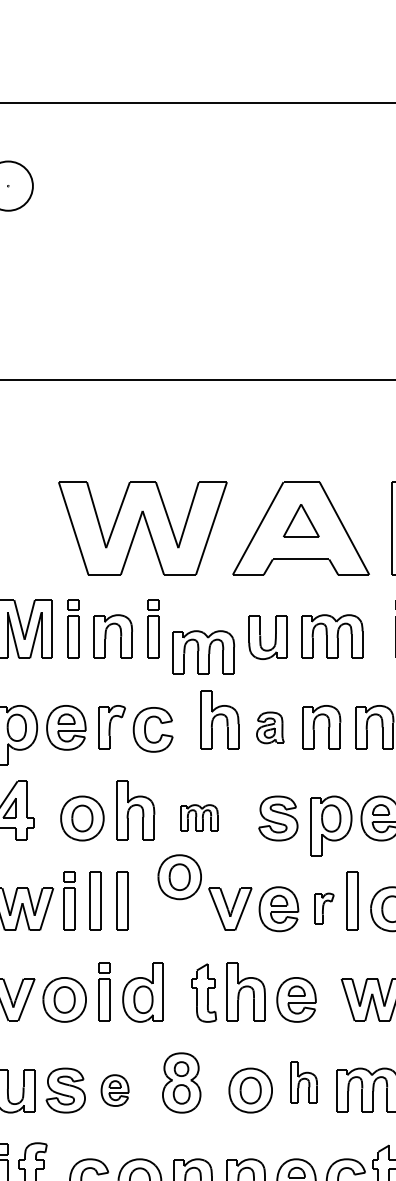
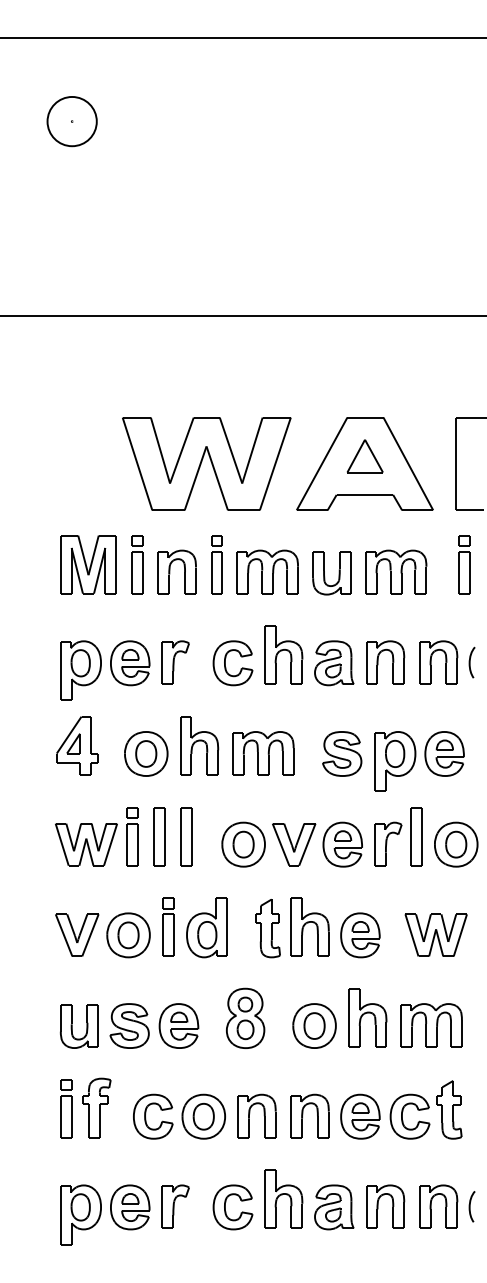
part: (203, 652) -> (267, 571), moved
part: (270, 728) -> (334, 663), size x1.43
part: (145, 730) -> (225, 663), moved
part: (199, 818) -> (263, 753), size x1.67
part: (179, 877) -> (243, 844), moved
part: (324, 908) -> (388, 843), size x1.43
part: (303, 1082) -> (367, 1017), size x1.43
part: (114, 1090) -> (178, 1025), size x1.43

